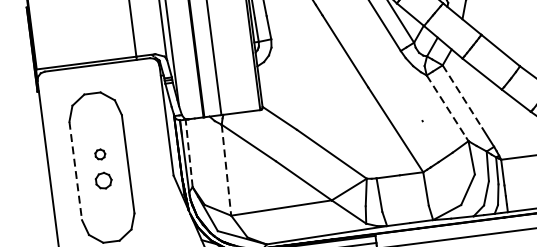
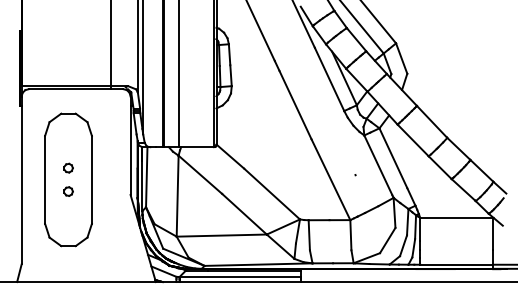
line: (462, 97) -> (393, 158), dashed -> solid
line: (446, 107) -> (378, 165), dashed -> solid
line: (188, 152) -> (146, 176), dashed -> solid
line: (76, 170) -> (45, 179), dashed -> solid
line: (226, 170) -> (177, 196), dashed -> solid
part: (103, 180) -> (68, 191), size x0.62

